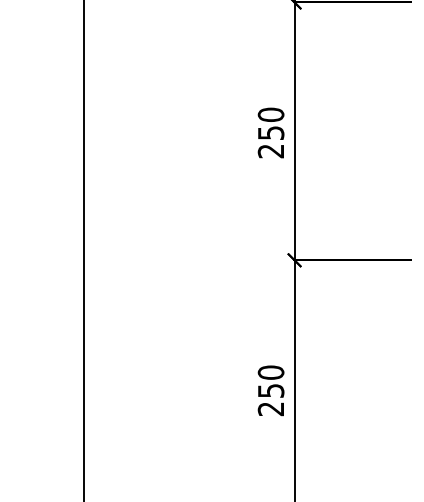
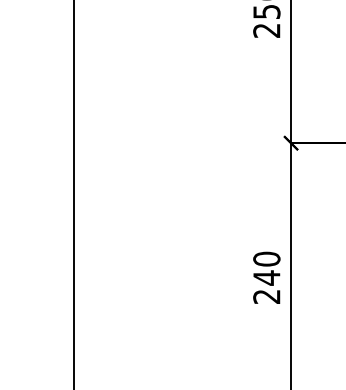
text: (271, 390) -> (267, 277), 250 -> 240

